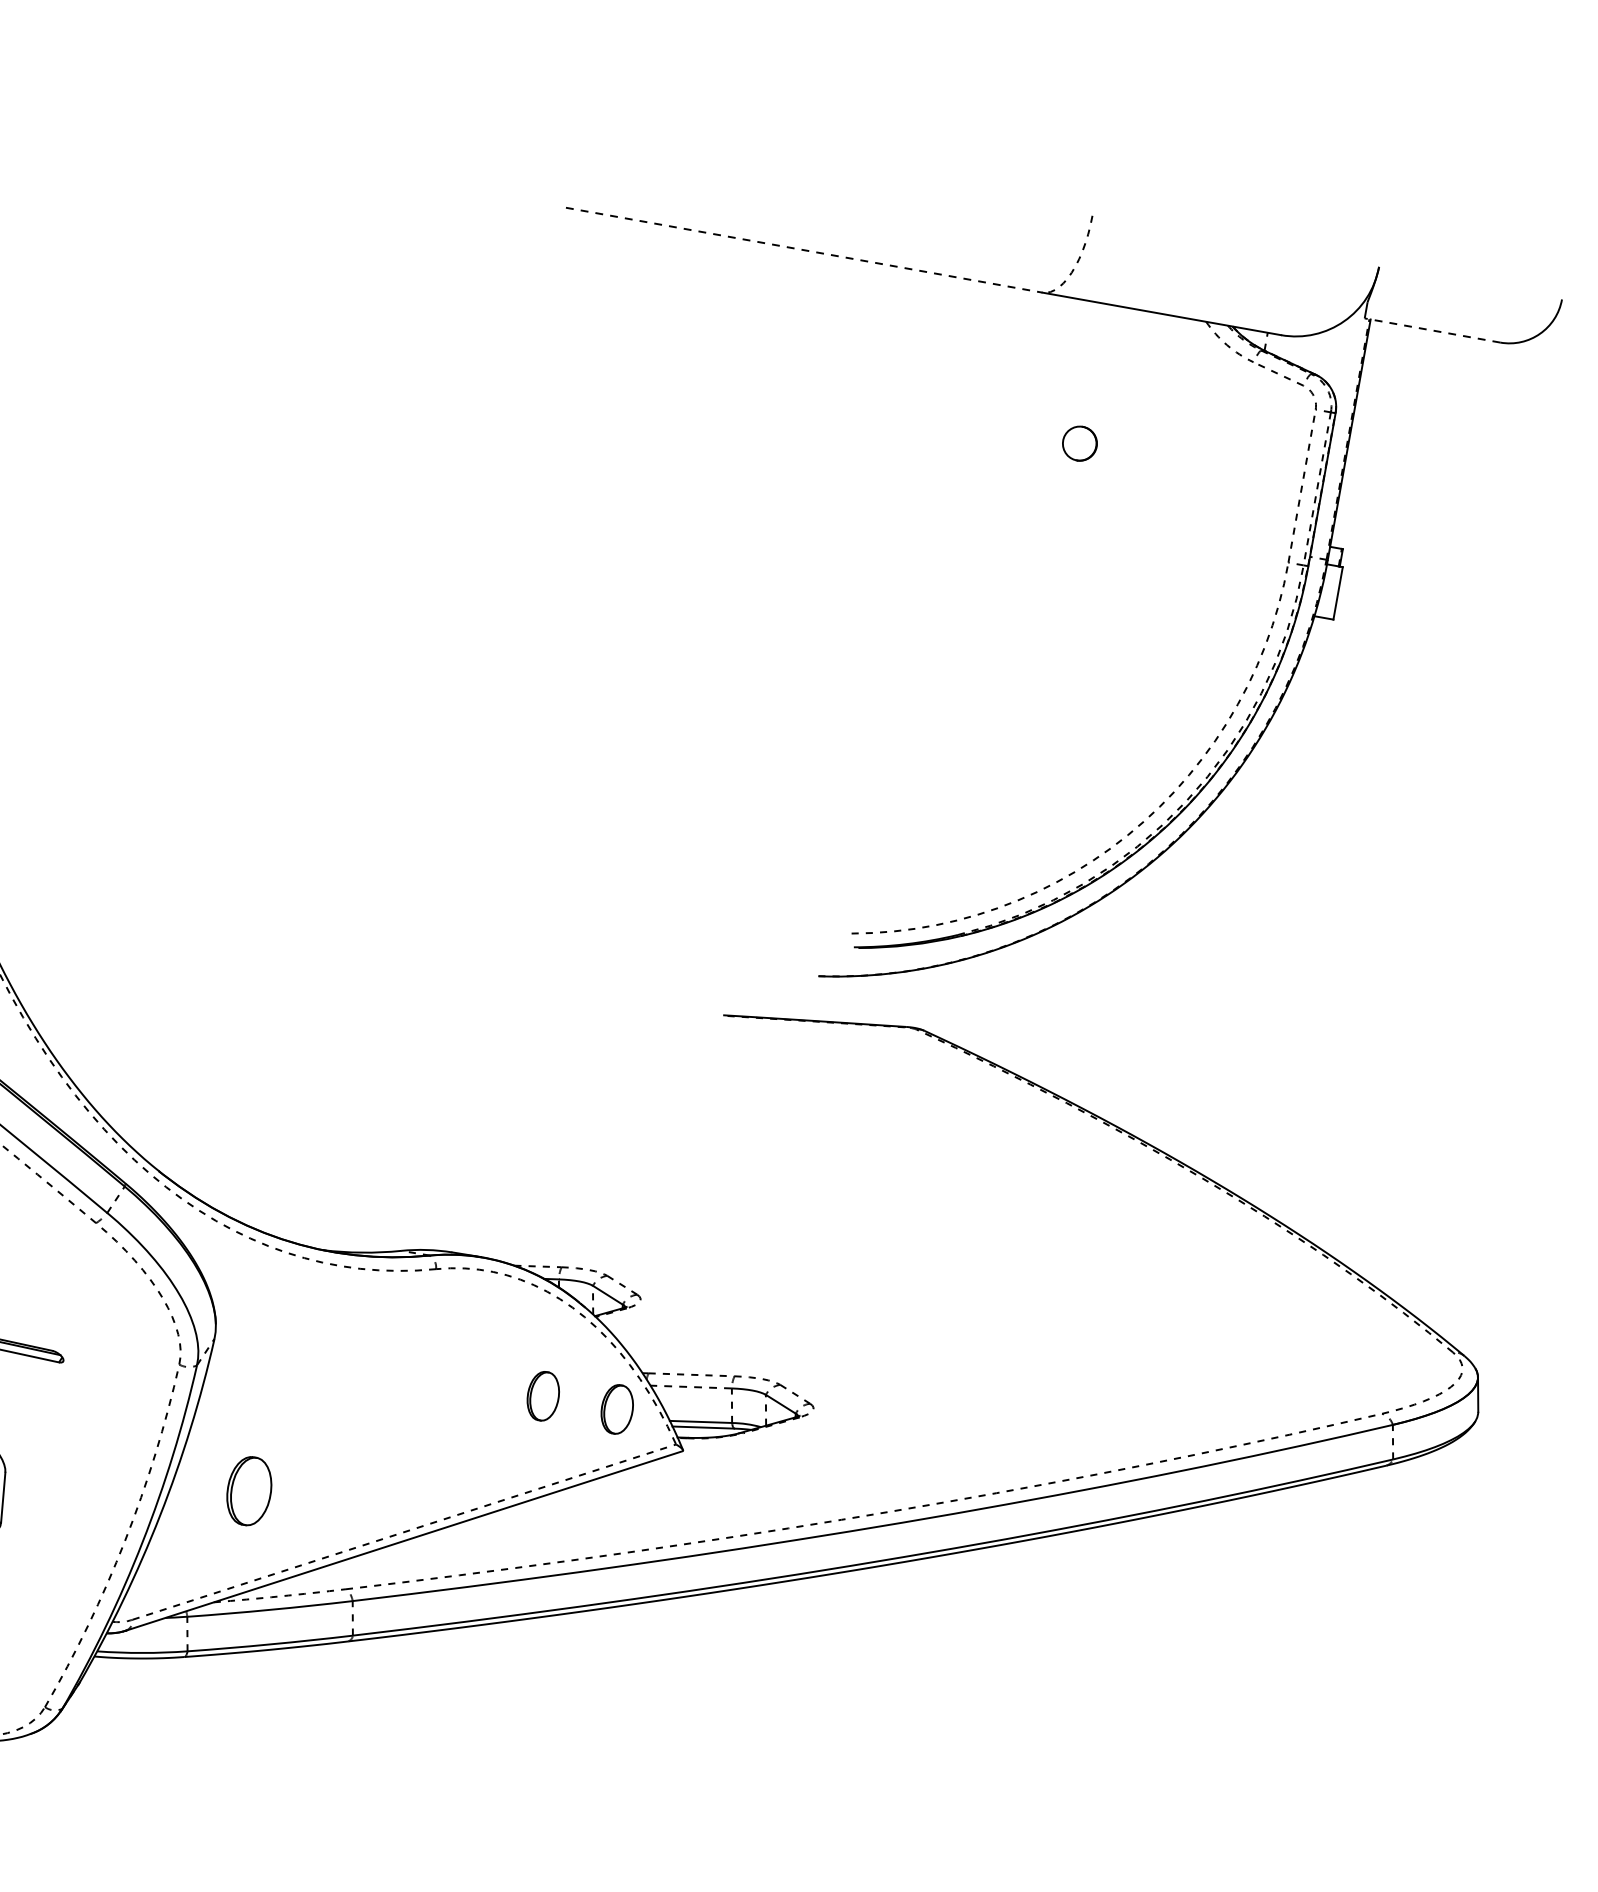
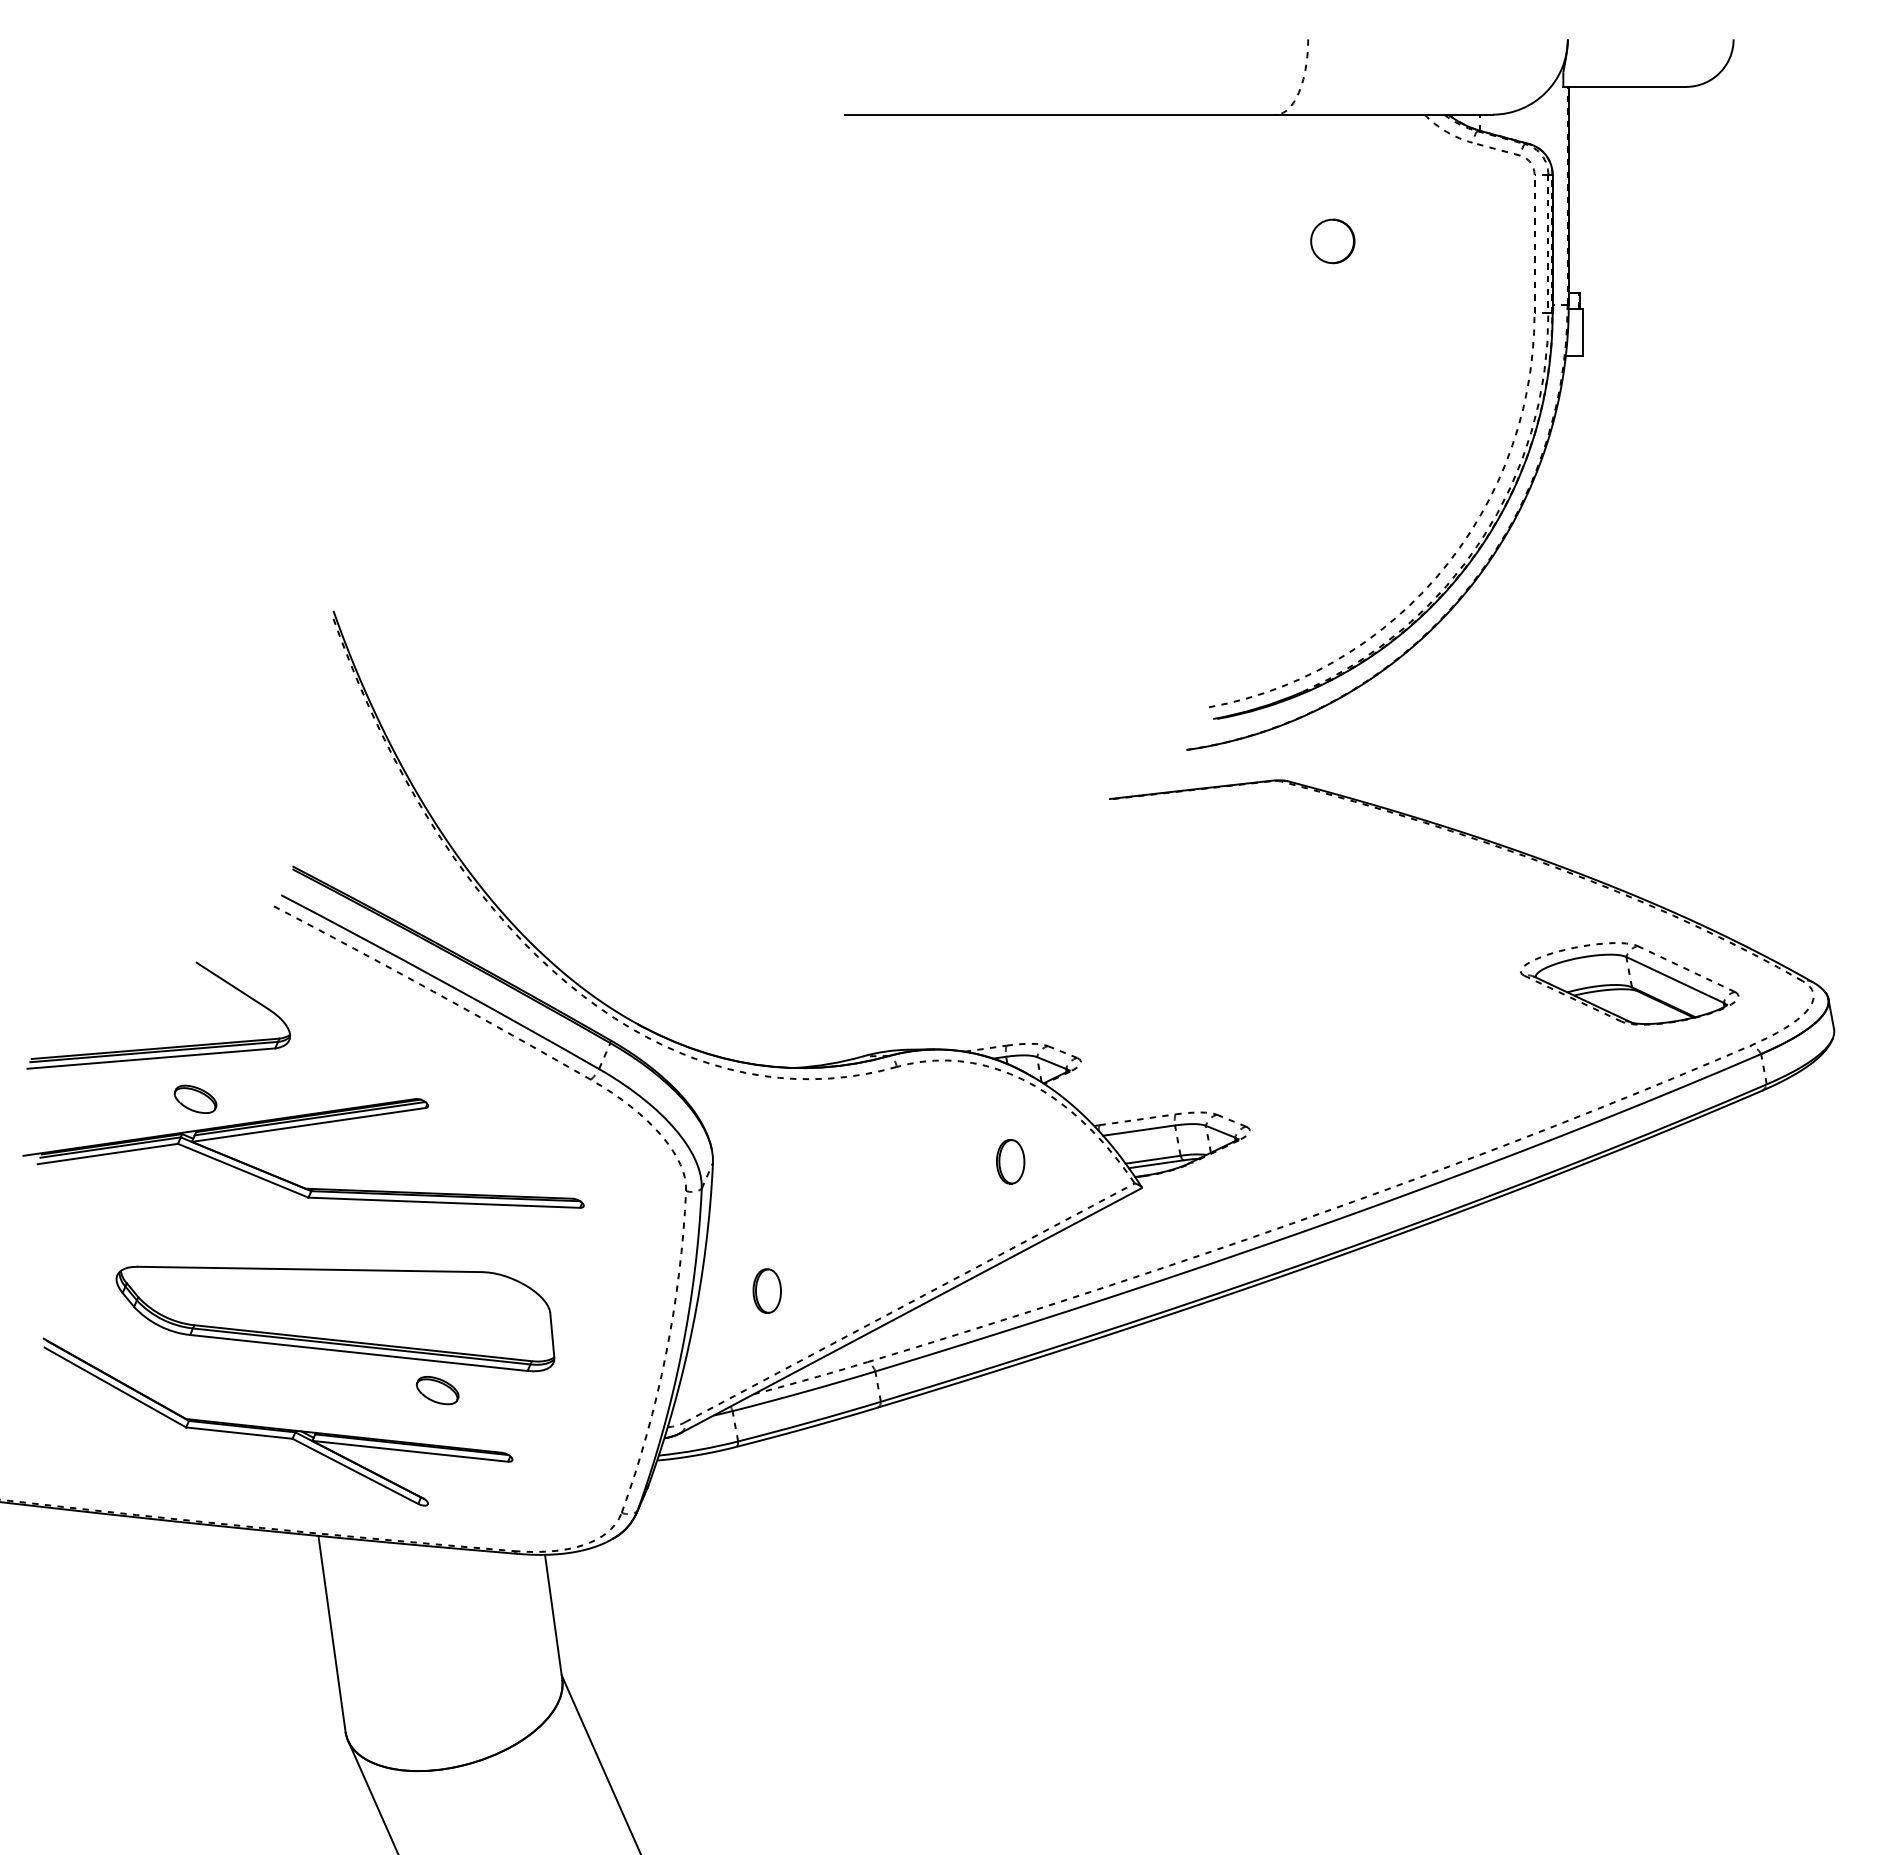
line: (804, 249) -> (1060, 114), dashed -> solid
line: (1432, 329) -> (1624, 86), dashed -> solid
part: (1079, 443) -> (1332, 241), size x1.43
part: (1261, 1321) -> (1629, 983), added
line: (690, 1386) -> (1138, 1130), dashed -> solid
part: (617, 1409) -> (1077, 1161), removed
part: (248, 1490) -> (766, 1290), size x0.71

